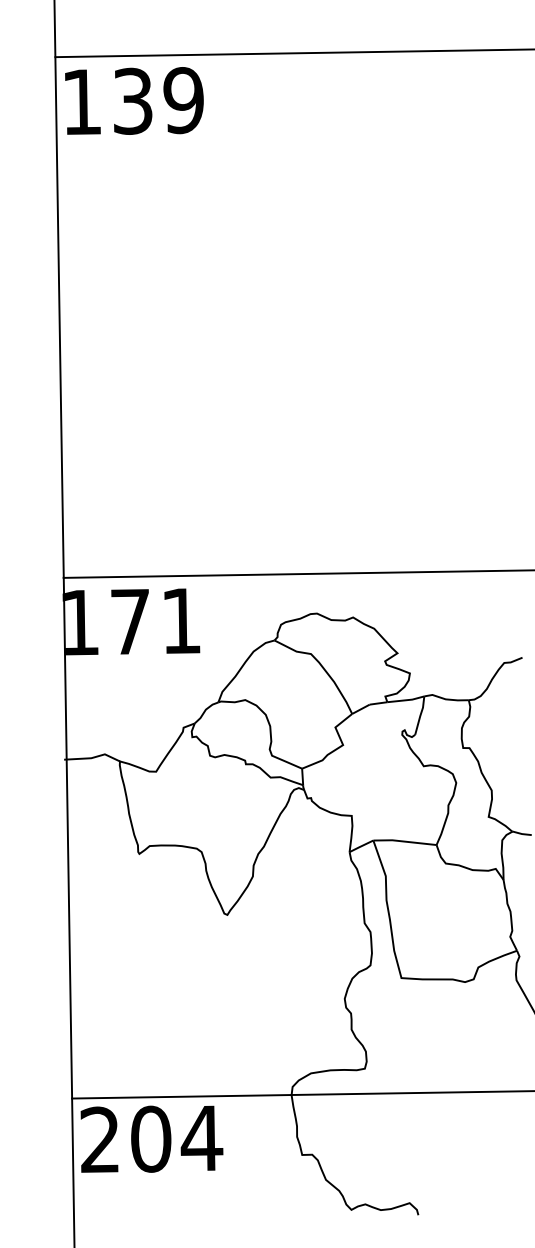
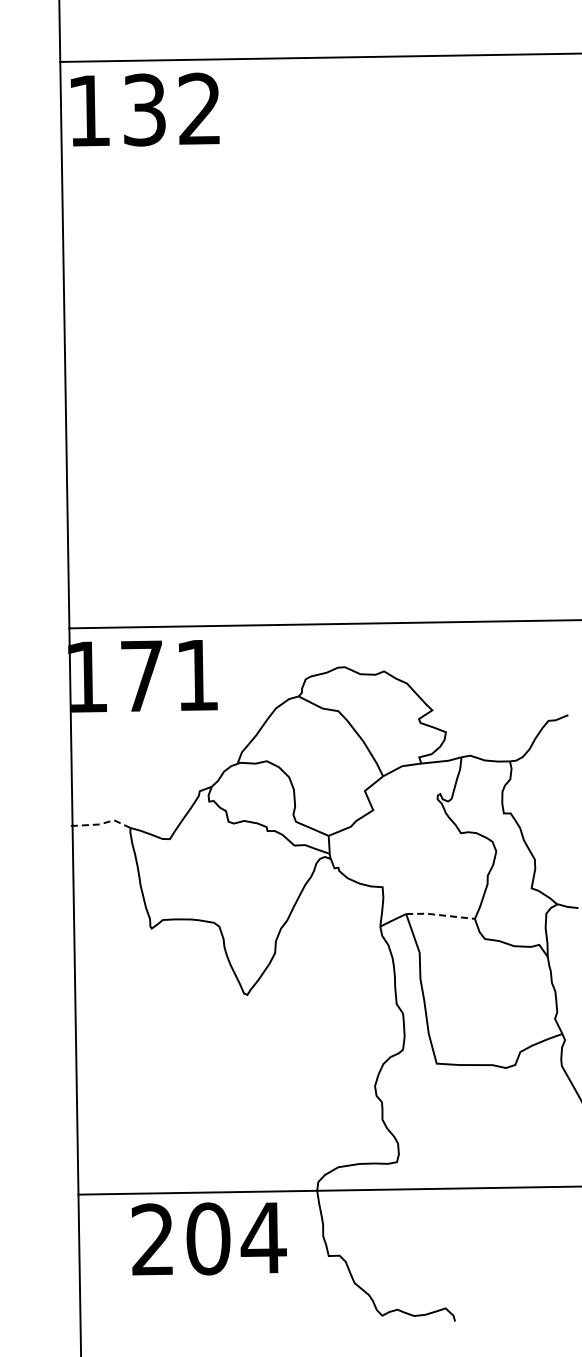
text: (183, 99) -> (199, 108), 139 -> 132
line: (93, 757) -> (101, 823), solid -> dashed
line: (404, 841) -> (440, 915), solid -> dashed
text: (151, 1138) -> (208, 1238), moved

